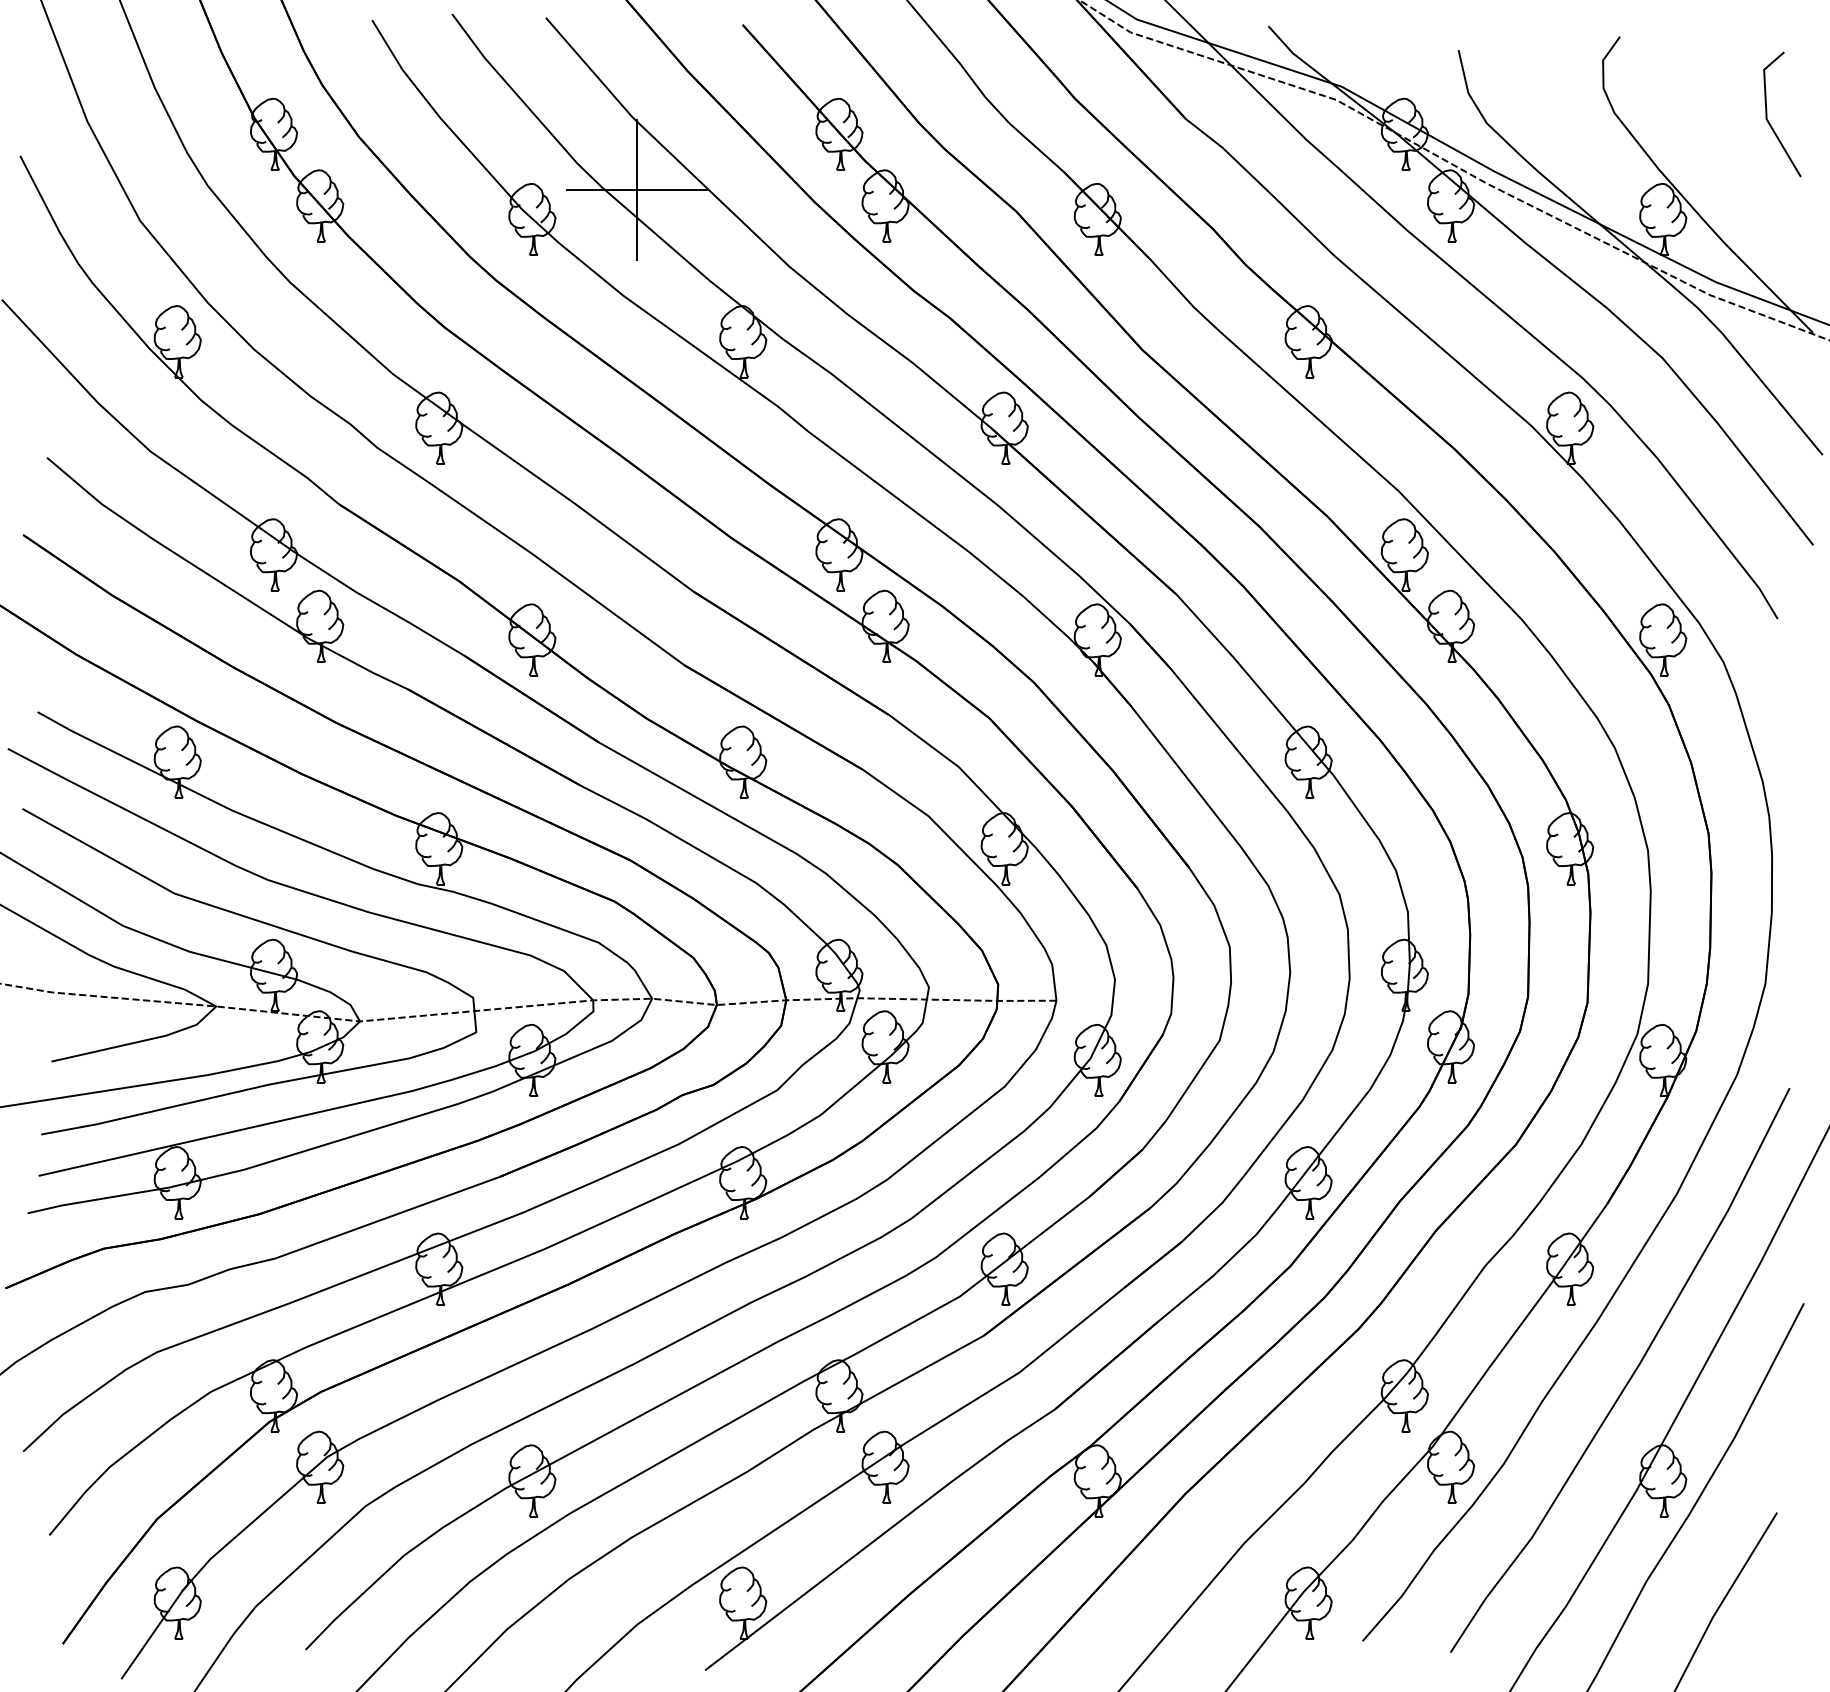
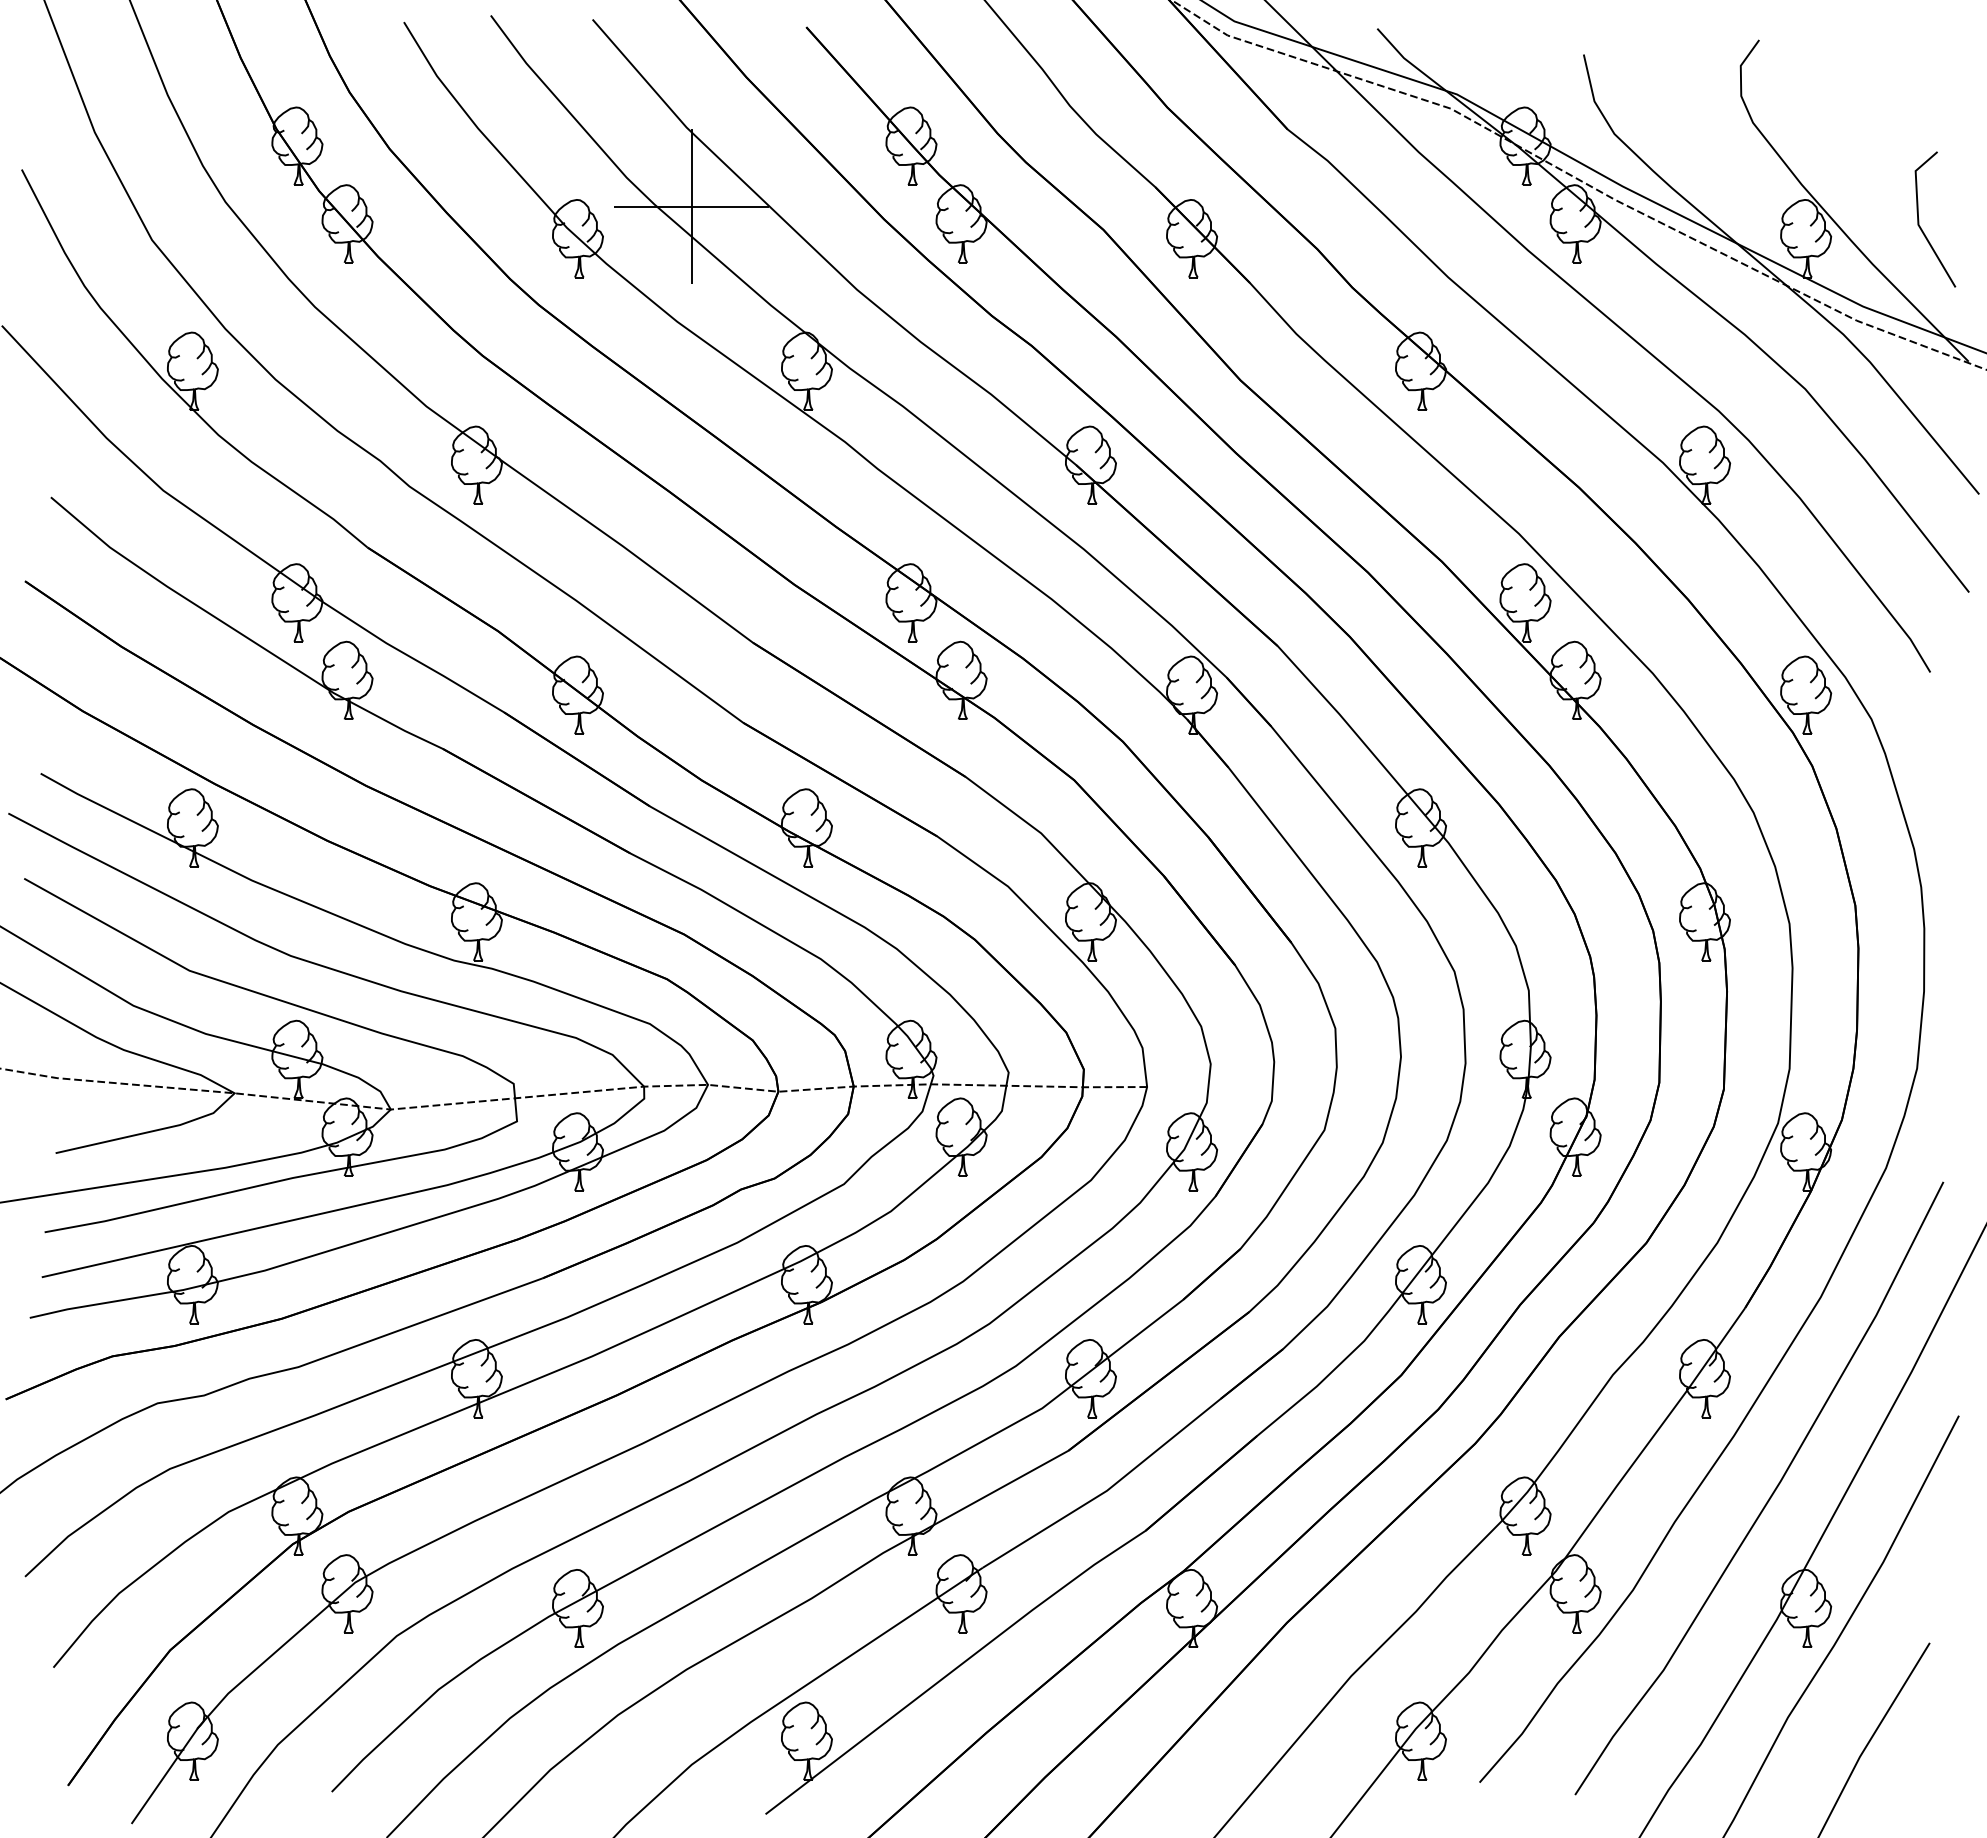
line: (1767, 114) -> (1919, 219), moved

